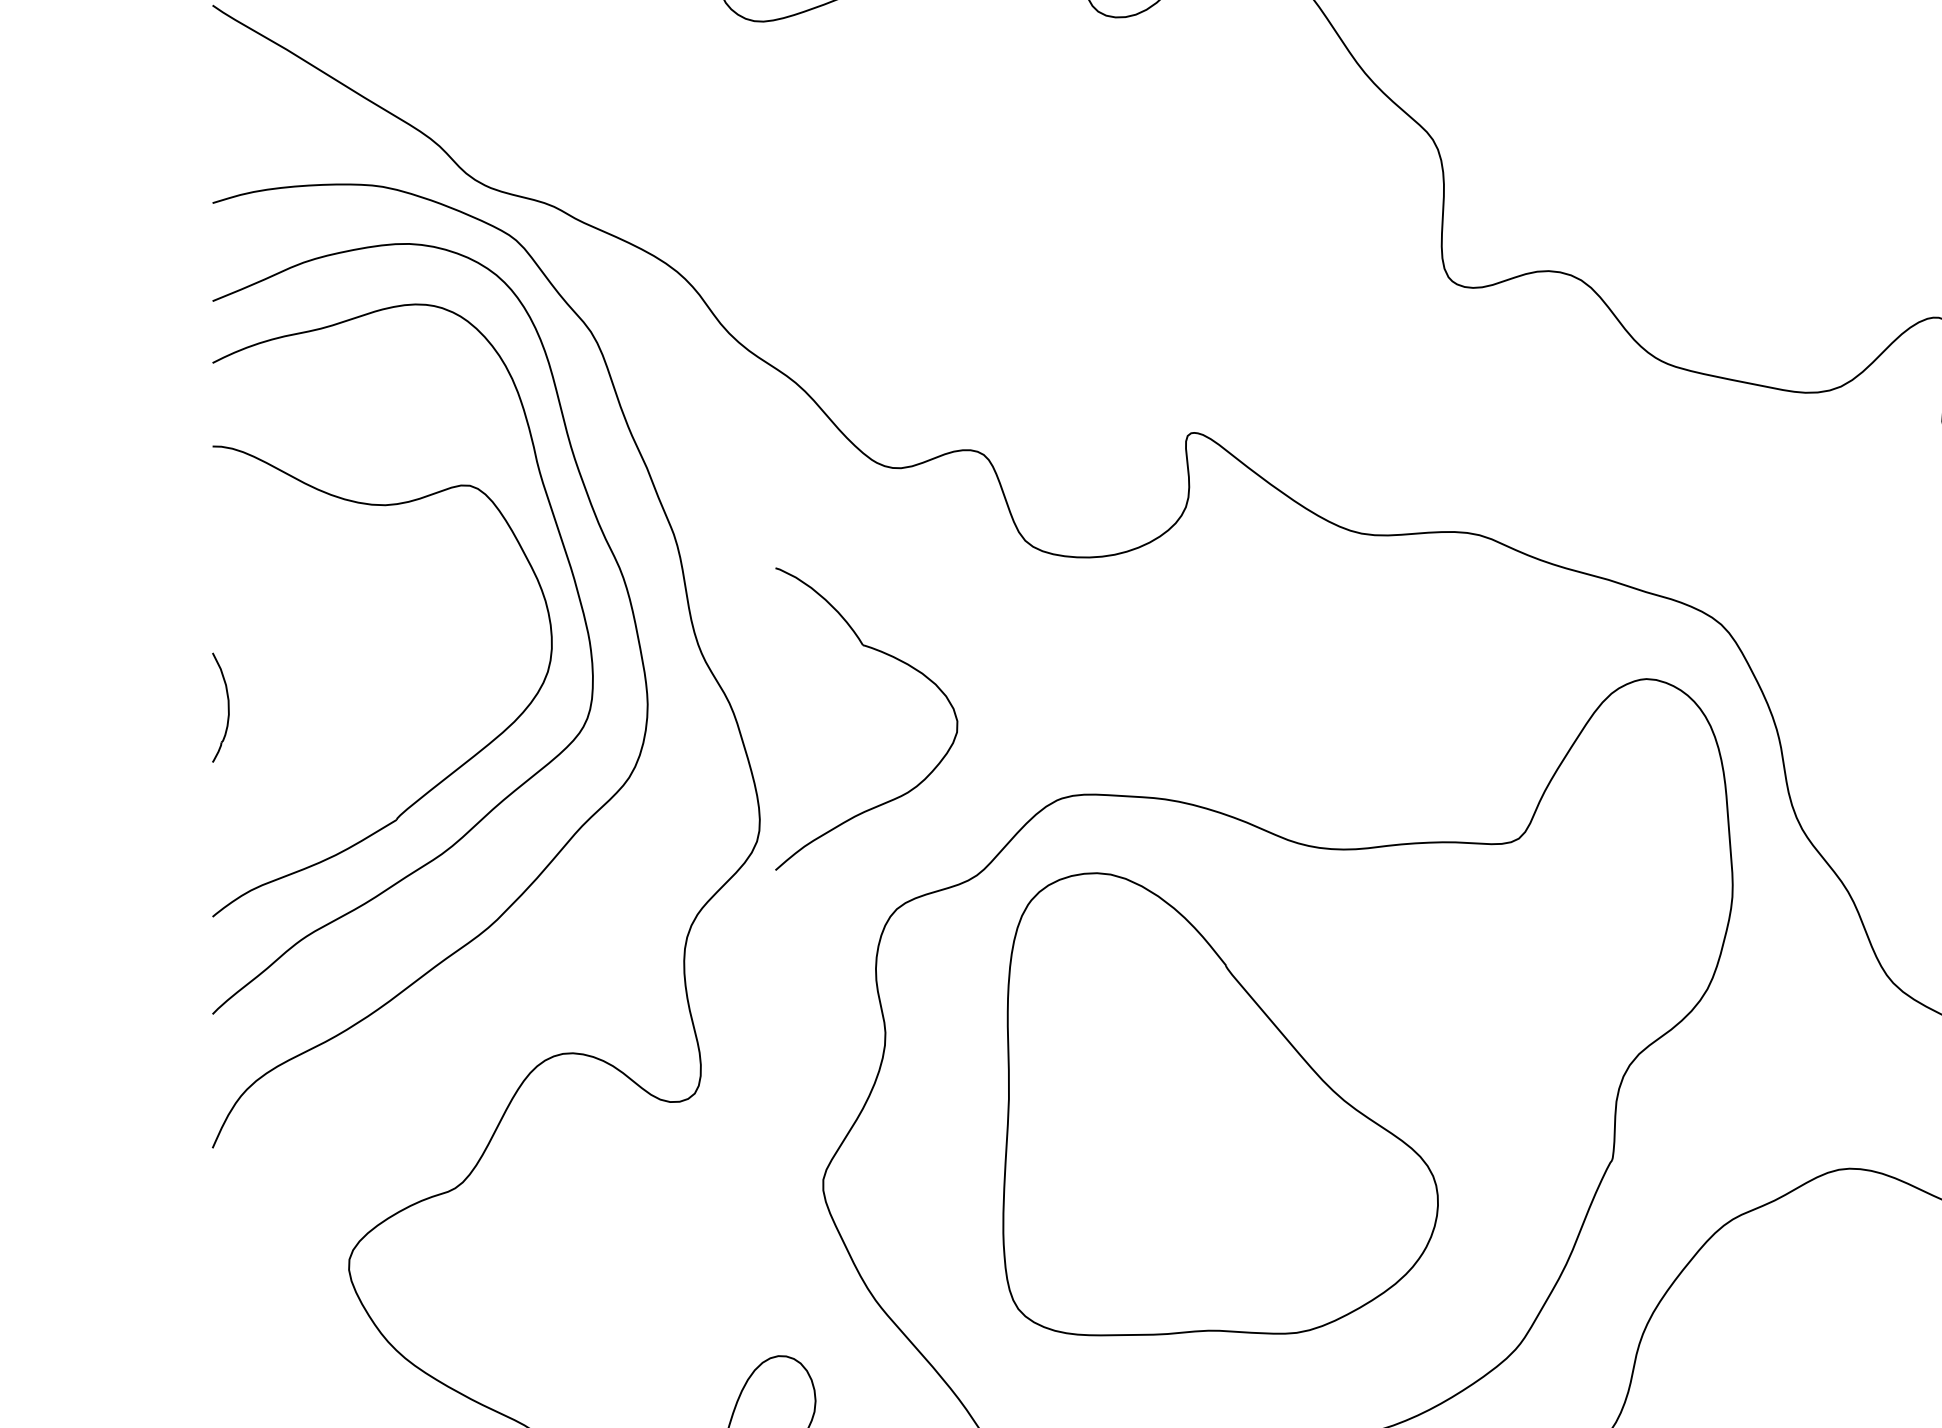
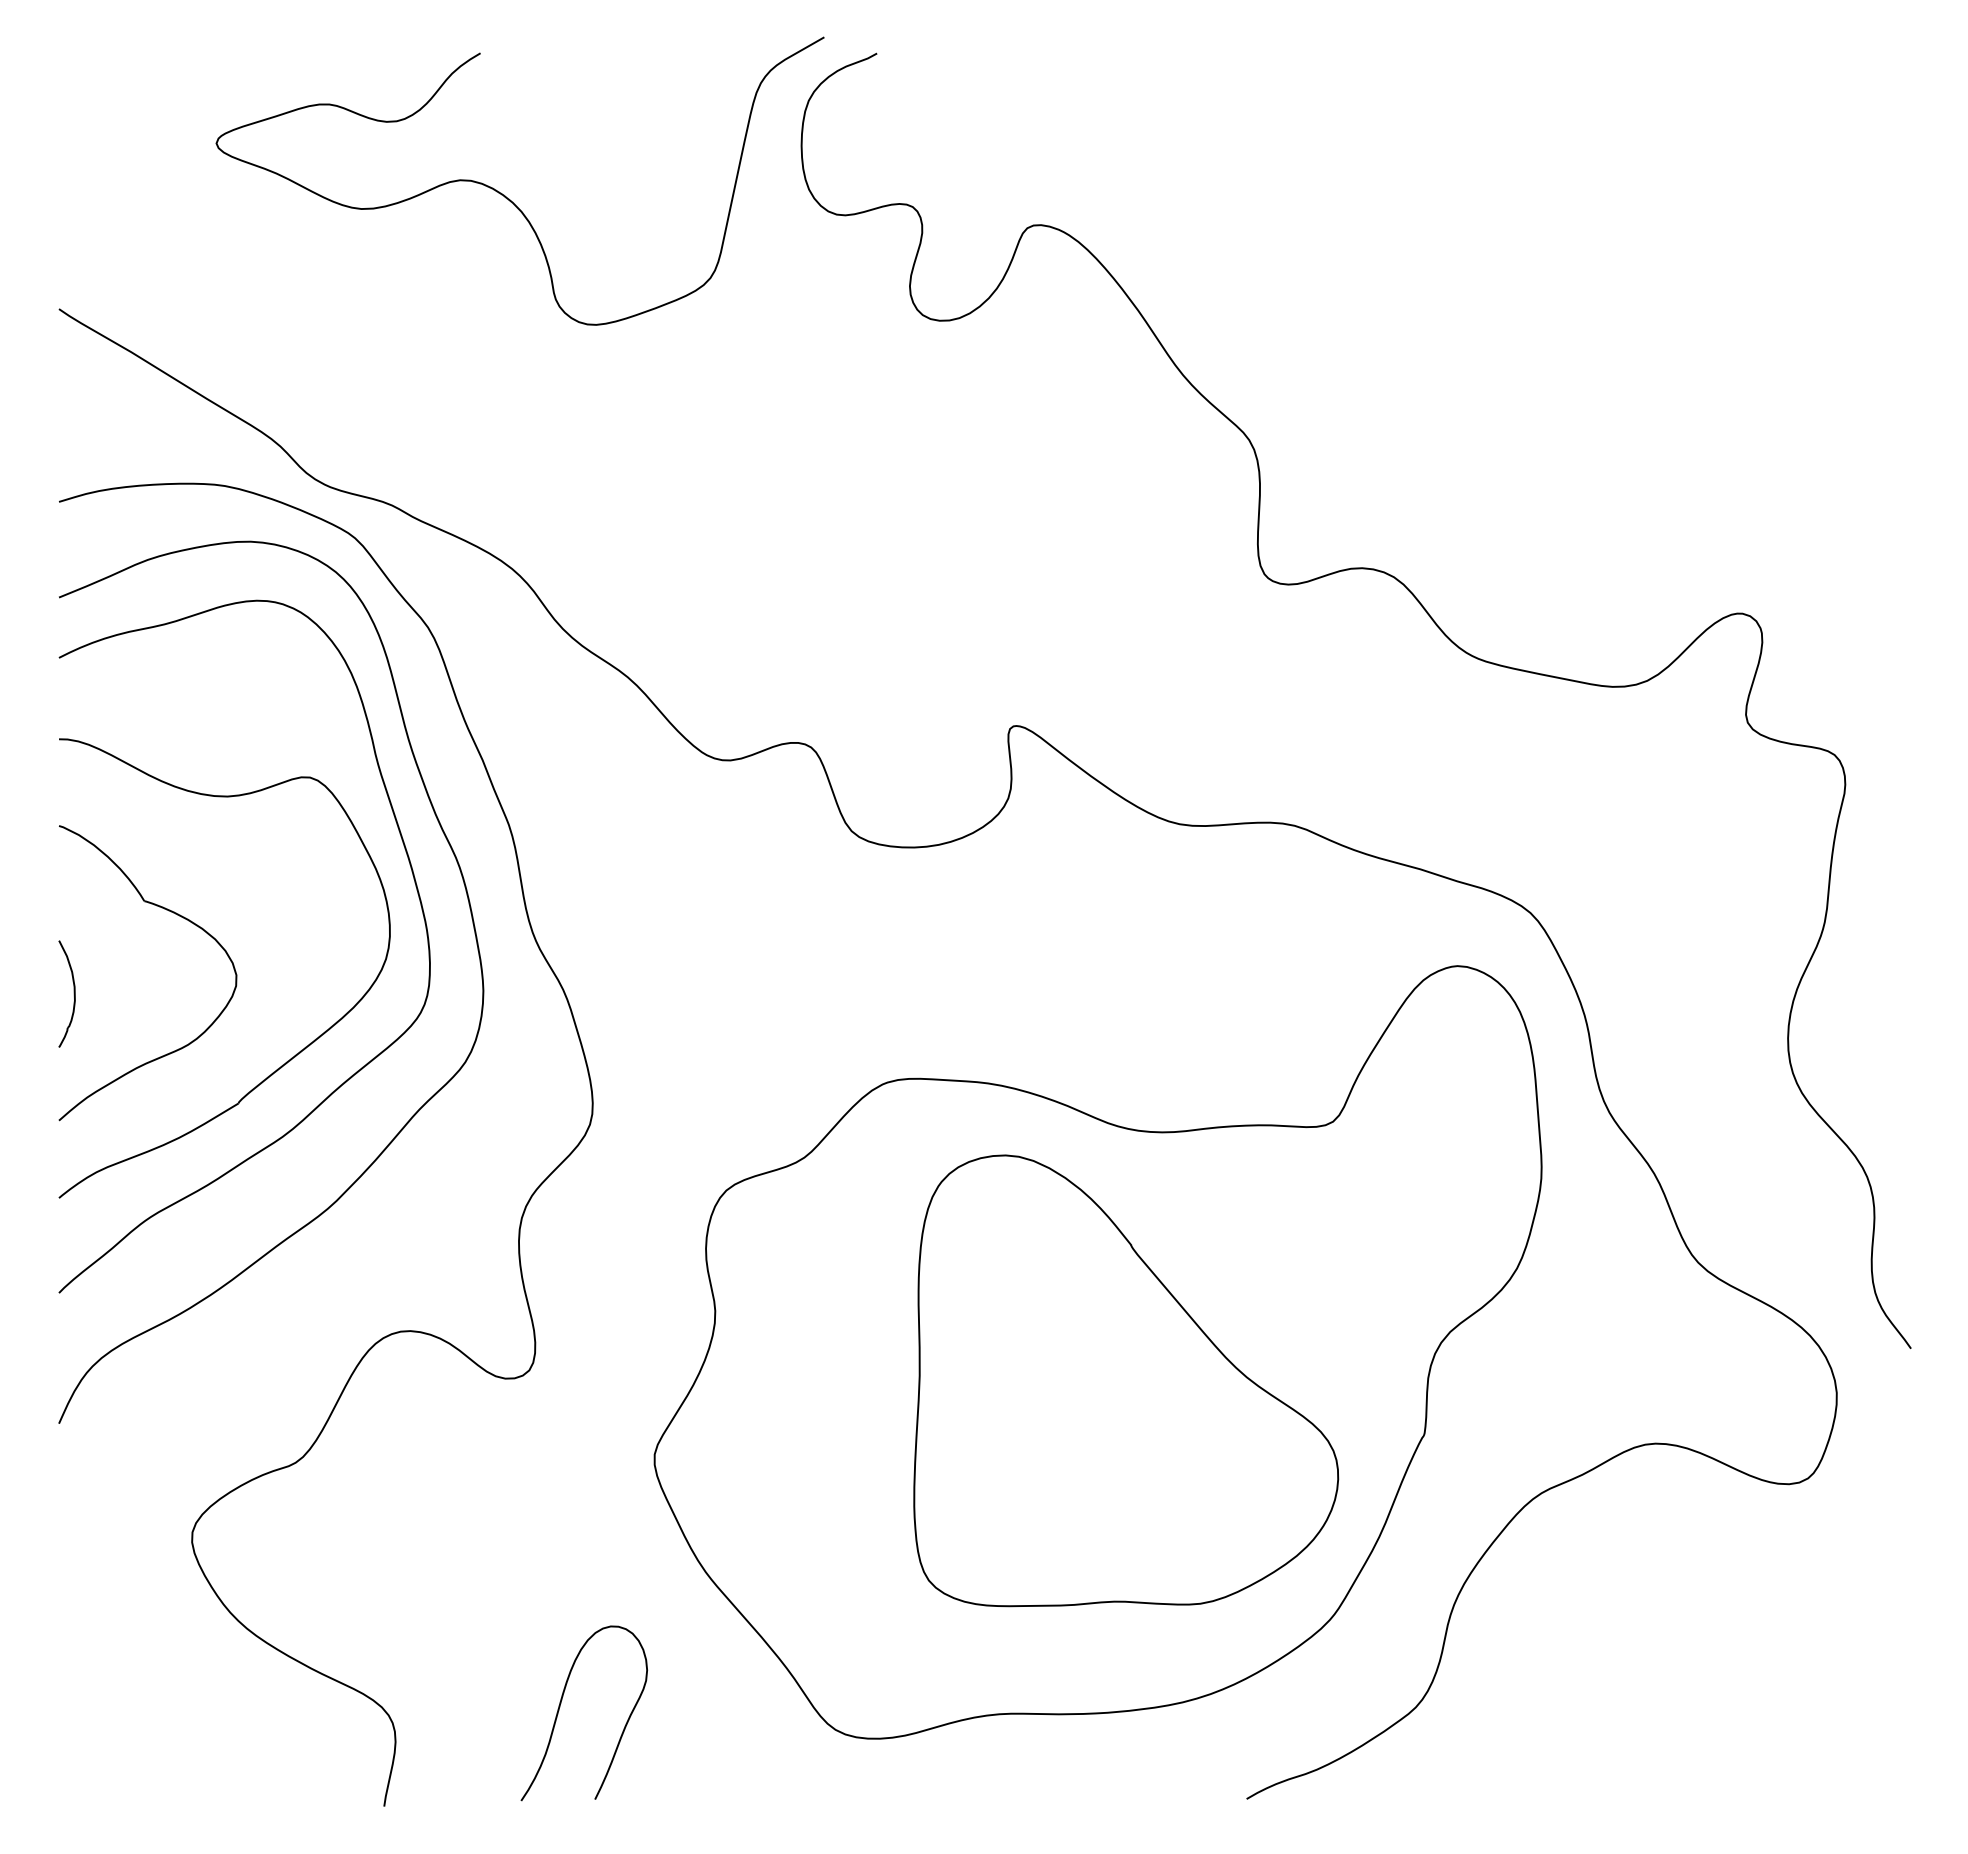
part: (896, 659) -> (177, 915), moved
part: (1220, 1103) -> (1126, 1380), moved

